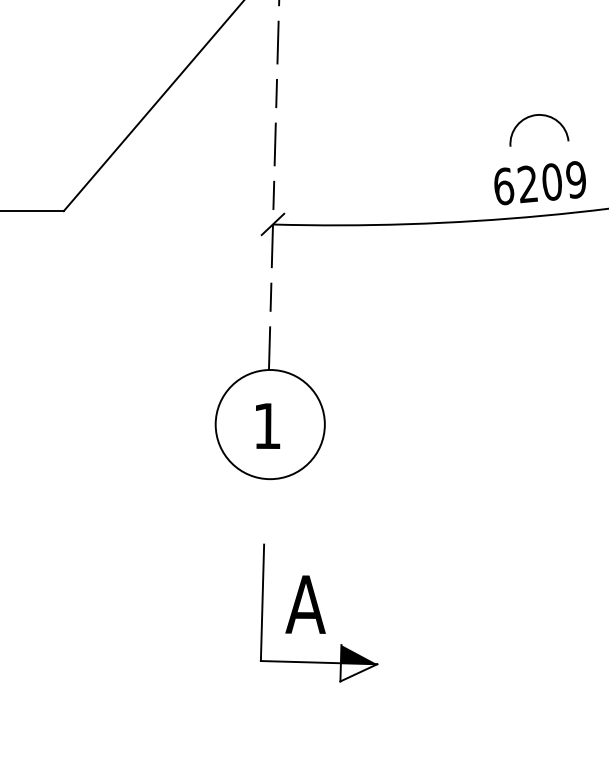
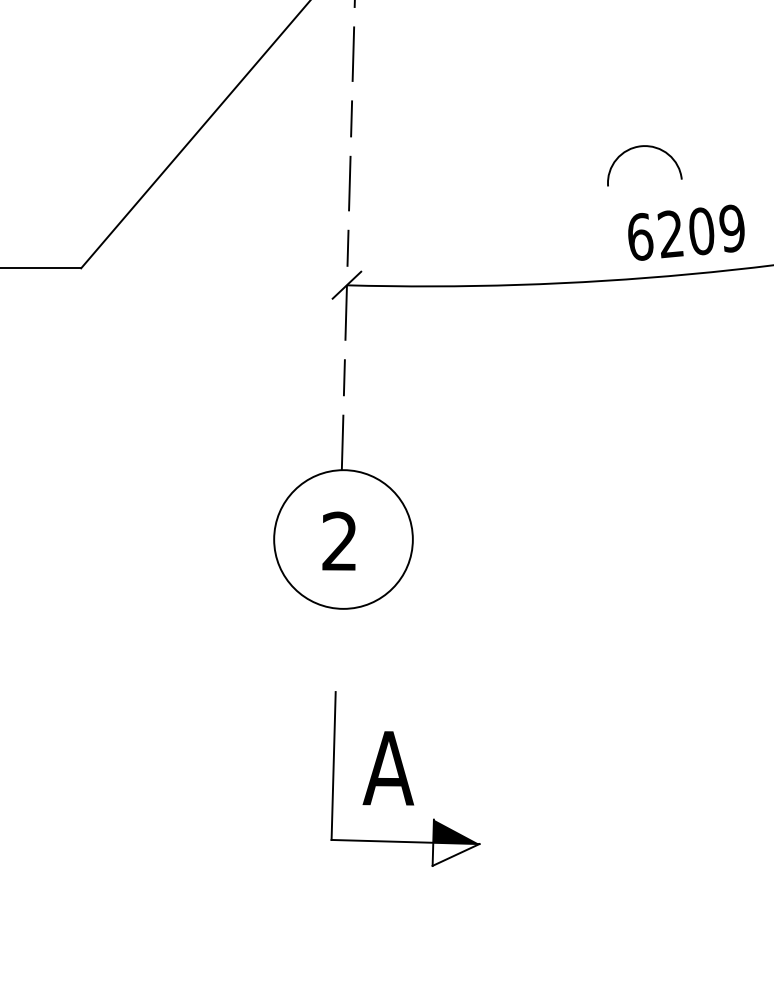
arc: (542, 116) -> (648, 148), moved
text: (266, 425) -> (338, 540), 1 -> 2

